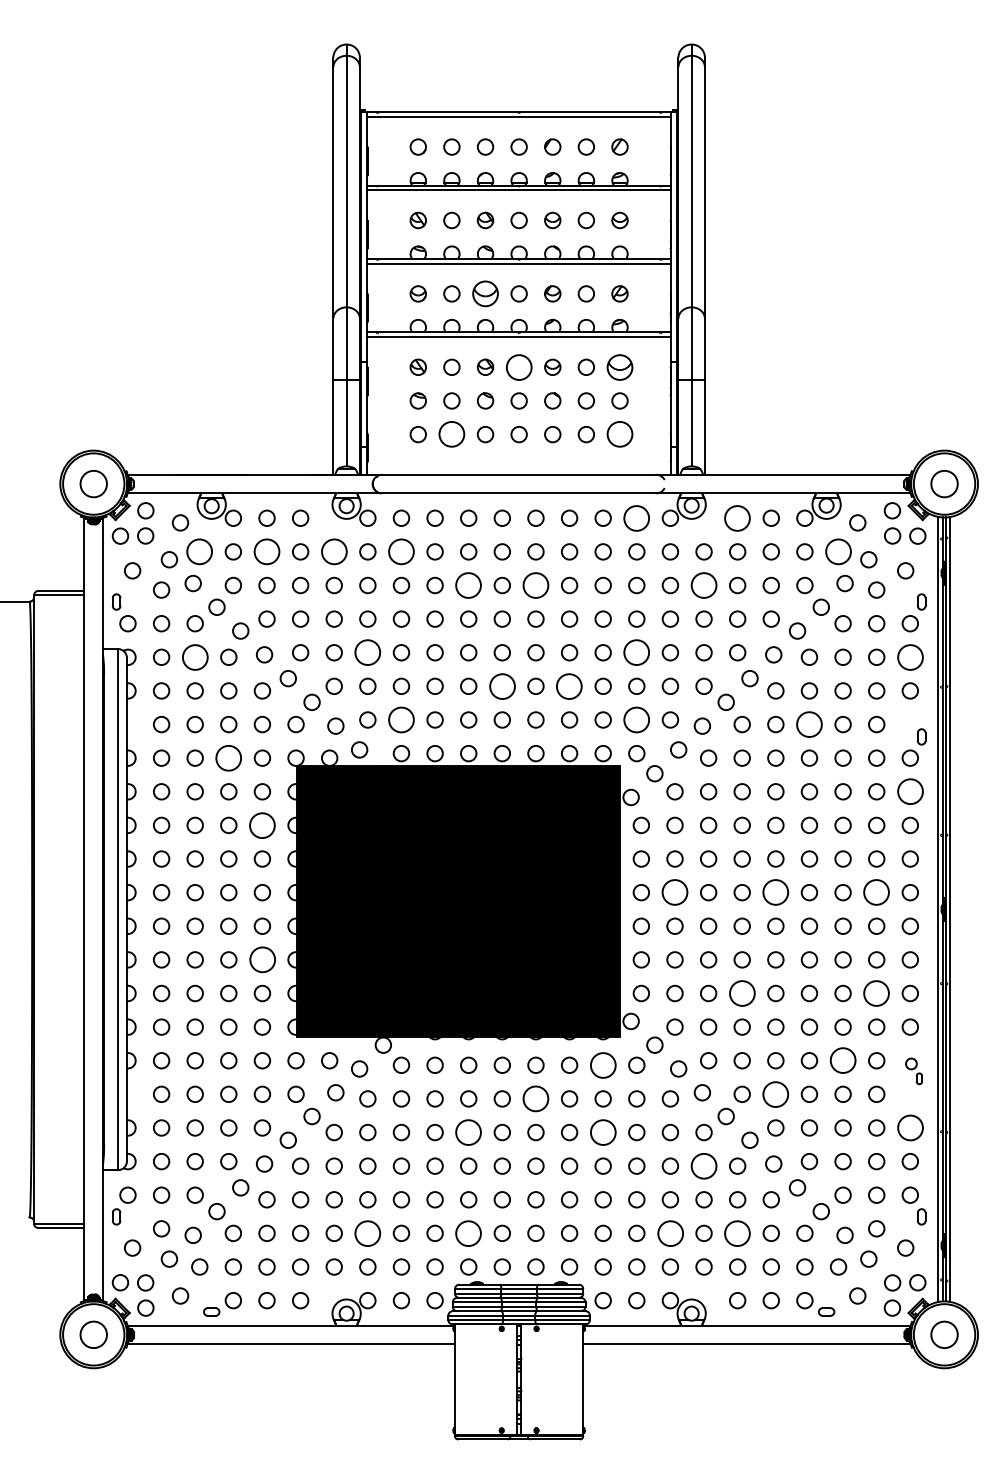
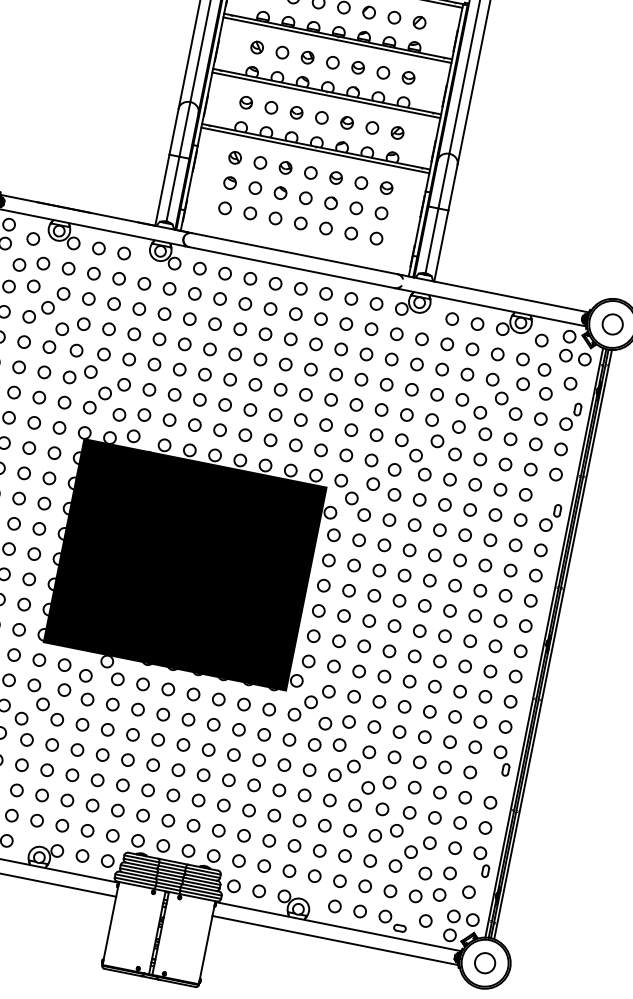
part: (485, 293) -> (296, 112), size x0.62
circle: (518, 366) -> (310, 172), size x0.62
part: (619, 366) -> (386, 187), size x0.62
circle: (451, 434) -> (250, 213), size x0.62
circle: (619, 434) -> (376, 238), size x0.62
circle: (636, 517) -> (376, 303), size x0.62
circle: (737, 517) -> (452, 318), size x0.62
circle: (199, 551) -> (43, 263), size x0.62
circle: (266, 551) -> (93, 273), size x0.62
circle: (333, 551) -> (143, 283), size x0.62
circle: (401, 551) -> (194, 293), size x0.62
circle: (838, 551) -> (523, 359), size x0.62
circle: (468, 585) -> (240, 329), size x0.62
circle: (535, 585) -> (290, 339), size x0.62
circle: (703, 585) -> (416, 364), size x0.62
circle: (367, 652) -> (154, 364), size x0.62
circle: (636, 652) -> (356, 404), size x0.62
circle: (194, 656) -> (23, 341), size x0.62
circle: (909, 656) -> (560, 448), size x0.62
circle: (501, 685) -> (249, 409), size x0.62
circle: (569, 685) -> (300, 419), size x0.62
circle: (401, 719) -> (169, 419), size x0.62
circle: (636, 719) -> (346, 455), size x0.62
circle: (809, 724) -> (475, 484), size x0.62
circle: (228, 757) -> (34, 422), size x0.62
circle: (909, 791) -> (540, 550), size x0.62
circle: (262, 824) -> (49, 477), size x0.62
circle: (674, 892) -> (348, 590), size x0.62
circle: (775, 892) -> (424, 605), size x0.62
circle: (876, 892) -> (500, 620), size x0.62
circle: (261, 959) -> (28, 578), size x0.62
circle: (741, 993) -> (383, 676), size x0.62
circle: (876, 993) -> (485, 696), size x0.62
circle: (842, 1060) -> (449, 741), size x0.62
circle: (602, 1064) -> (268, 708), size x0.62
part: (913, 1071) -> (501, 760), size x1.43
circle: (775, 1093) -> (394, 756), size x0.62
circle: (535, 1098) -> (213, 724), size x0.62
circle: (909, 1127) -> (489, 802), size x0.62
circle: (468, 1132) -> (158, 739), size x0.62
circle: (602, 1132) -> (258, 759), size x0.62
circle: (703, 1165) -> (329, 799), size x0.62
circle: (367, 1232) -> (67, 799), size x0.62
circle: (468, 1232) -> (143, 814), size x0.62
circle: (669, 1232) -> (293, 845), size x0.62
circle: (737, 1232) -> (345, 855), size x0.62

